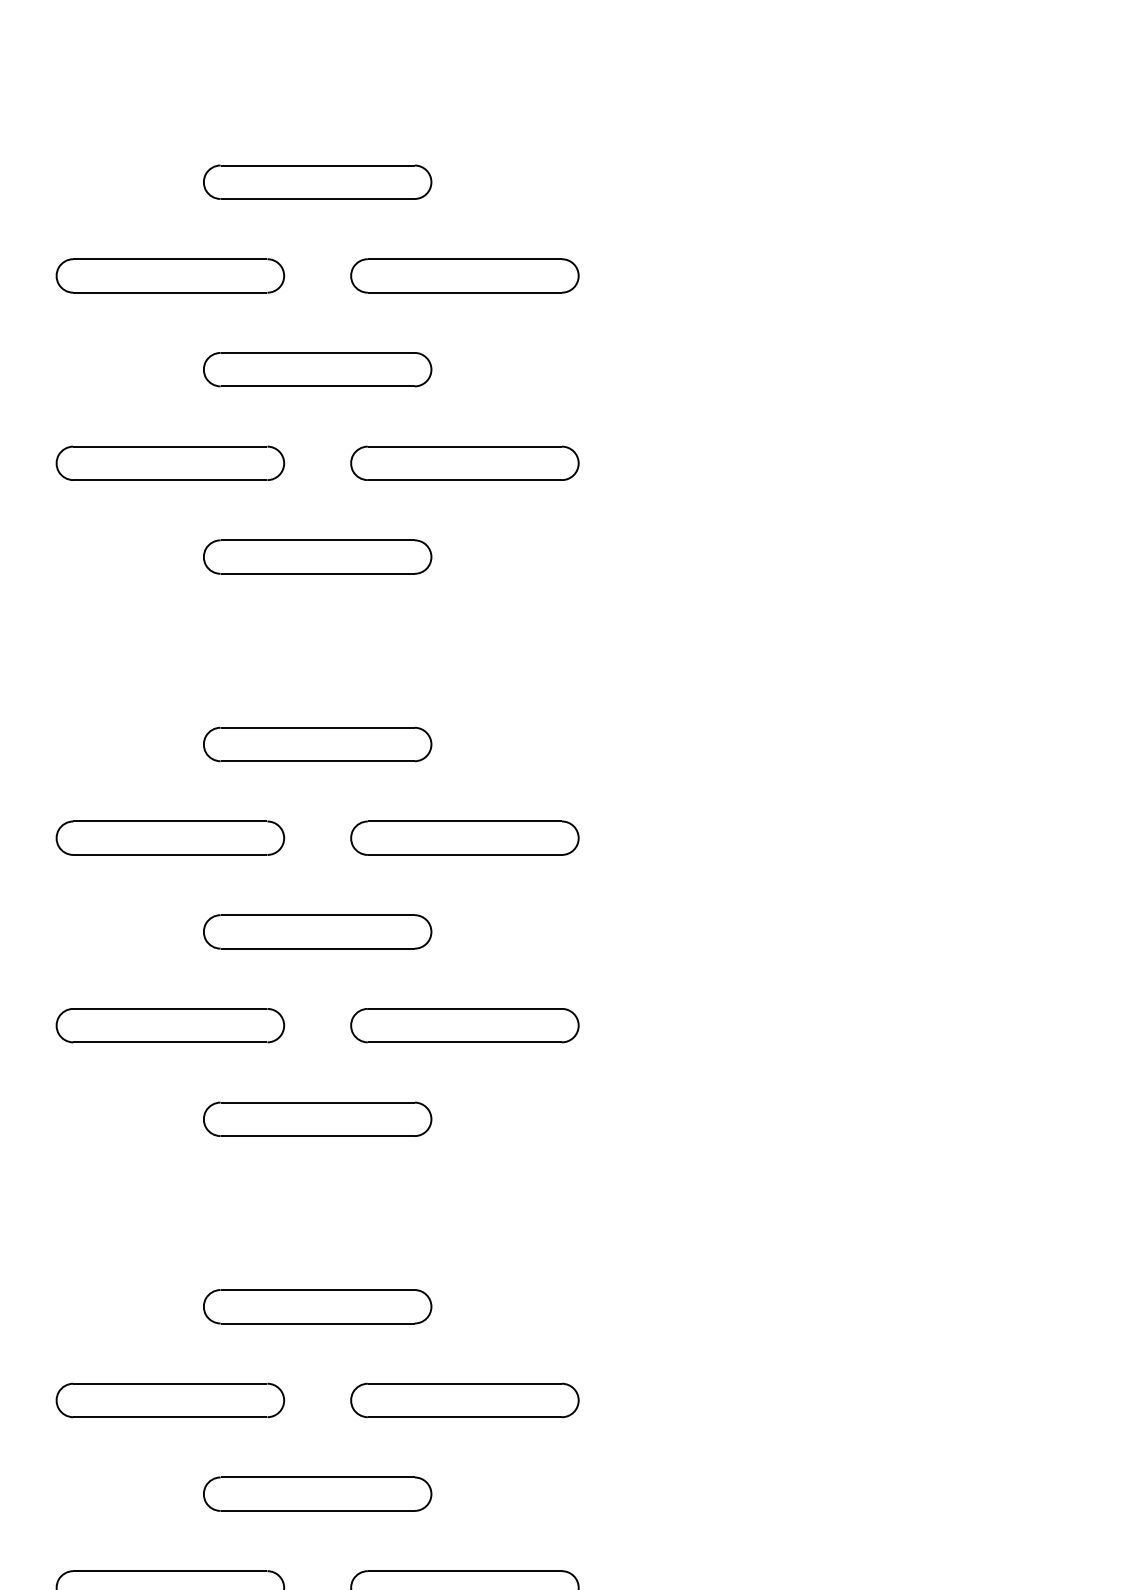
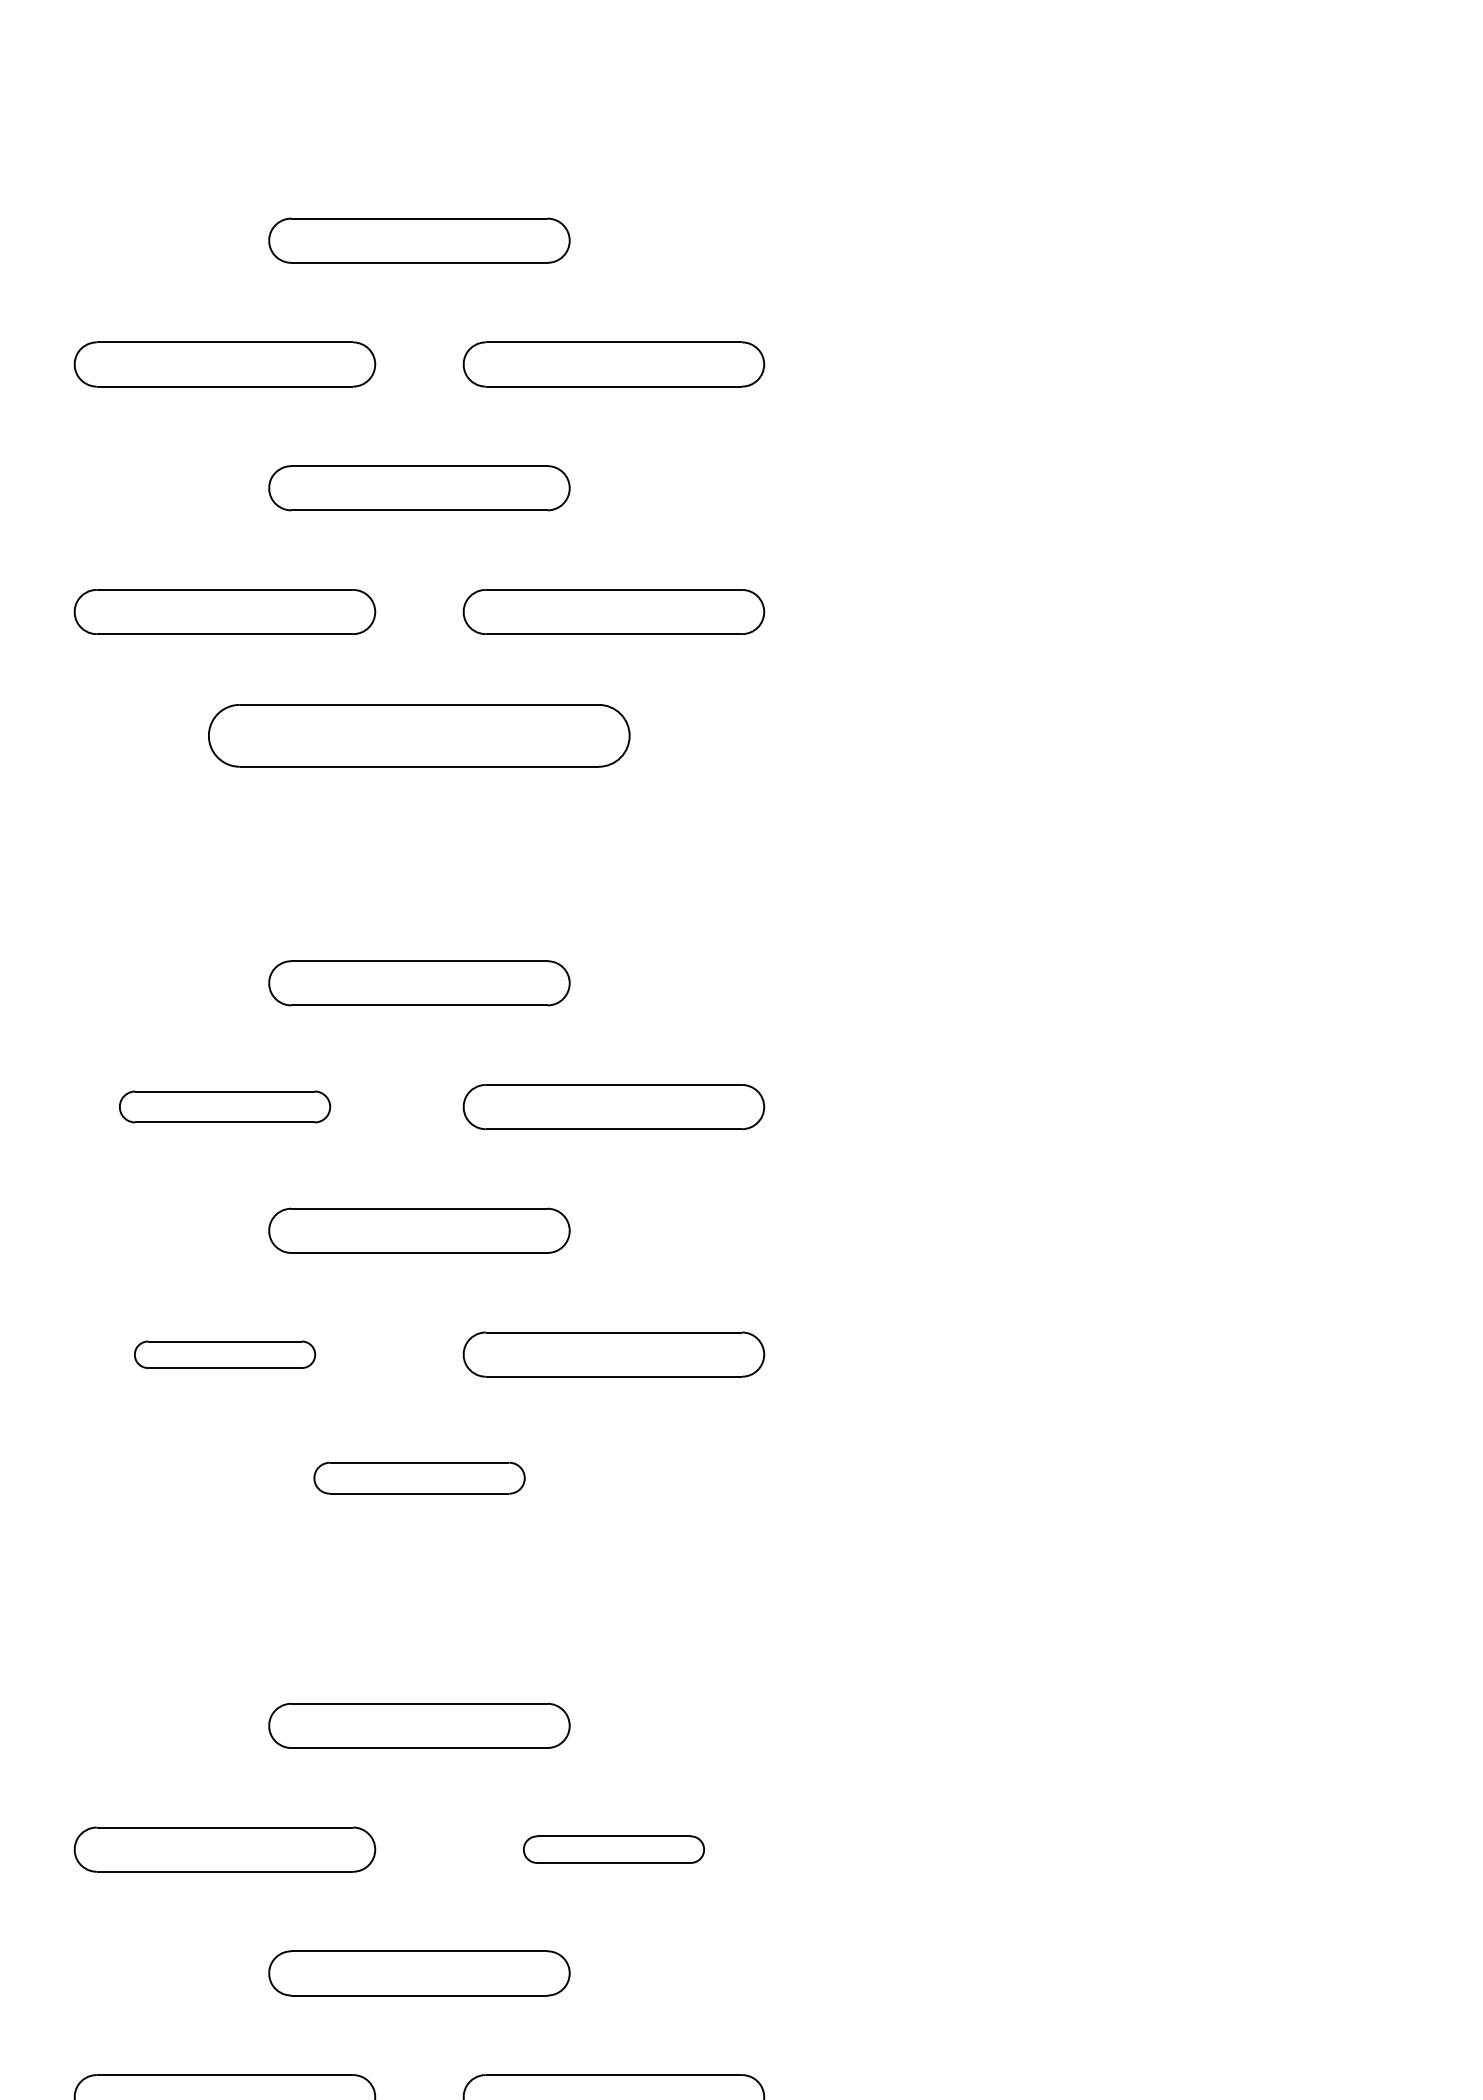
part: (317, 556) -> (419, 735), size x1.4
part: (170, 837) -> (225, 1106), size x0.7
part: (170, 1025) -> (225, 1354), size x0.6
part: (317, 1118) -> (419, 1477), size x0.7
part: (464, 1400) -> (613, 1849), size x0.6

